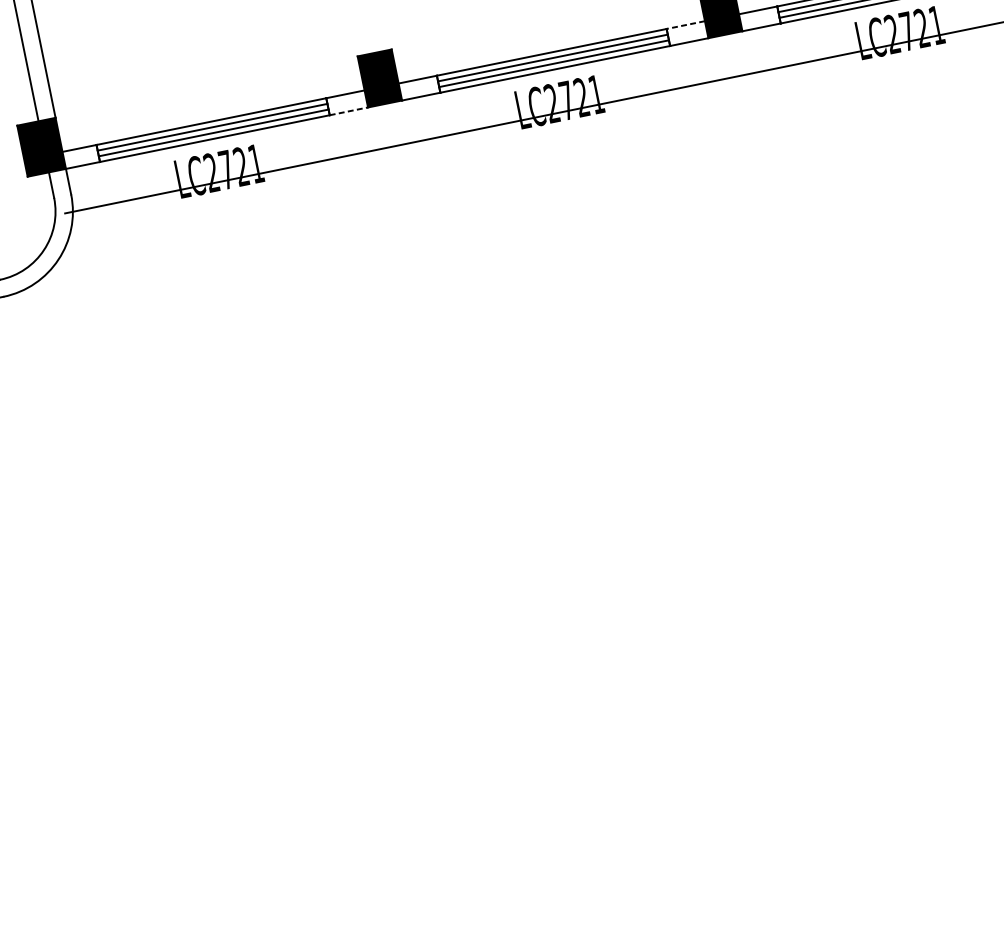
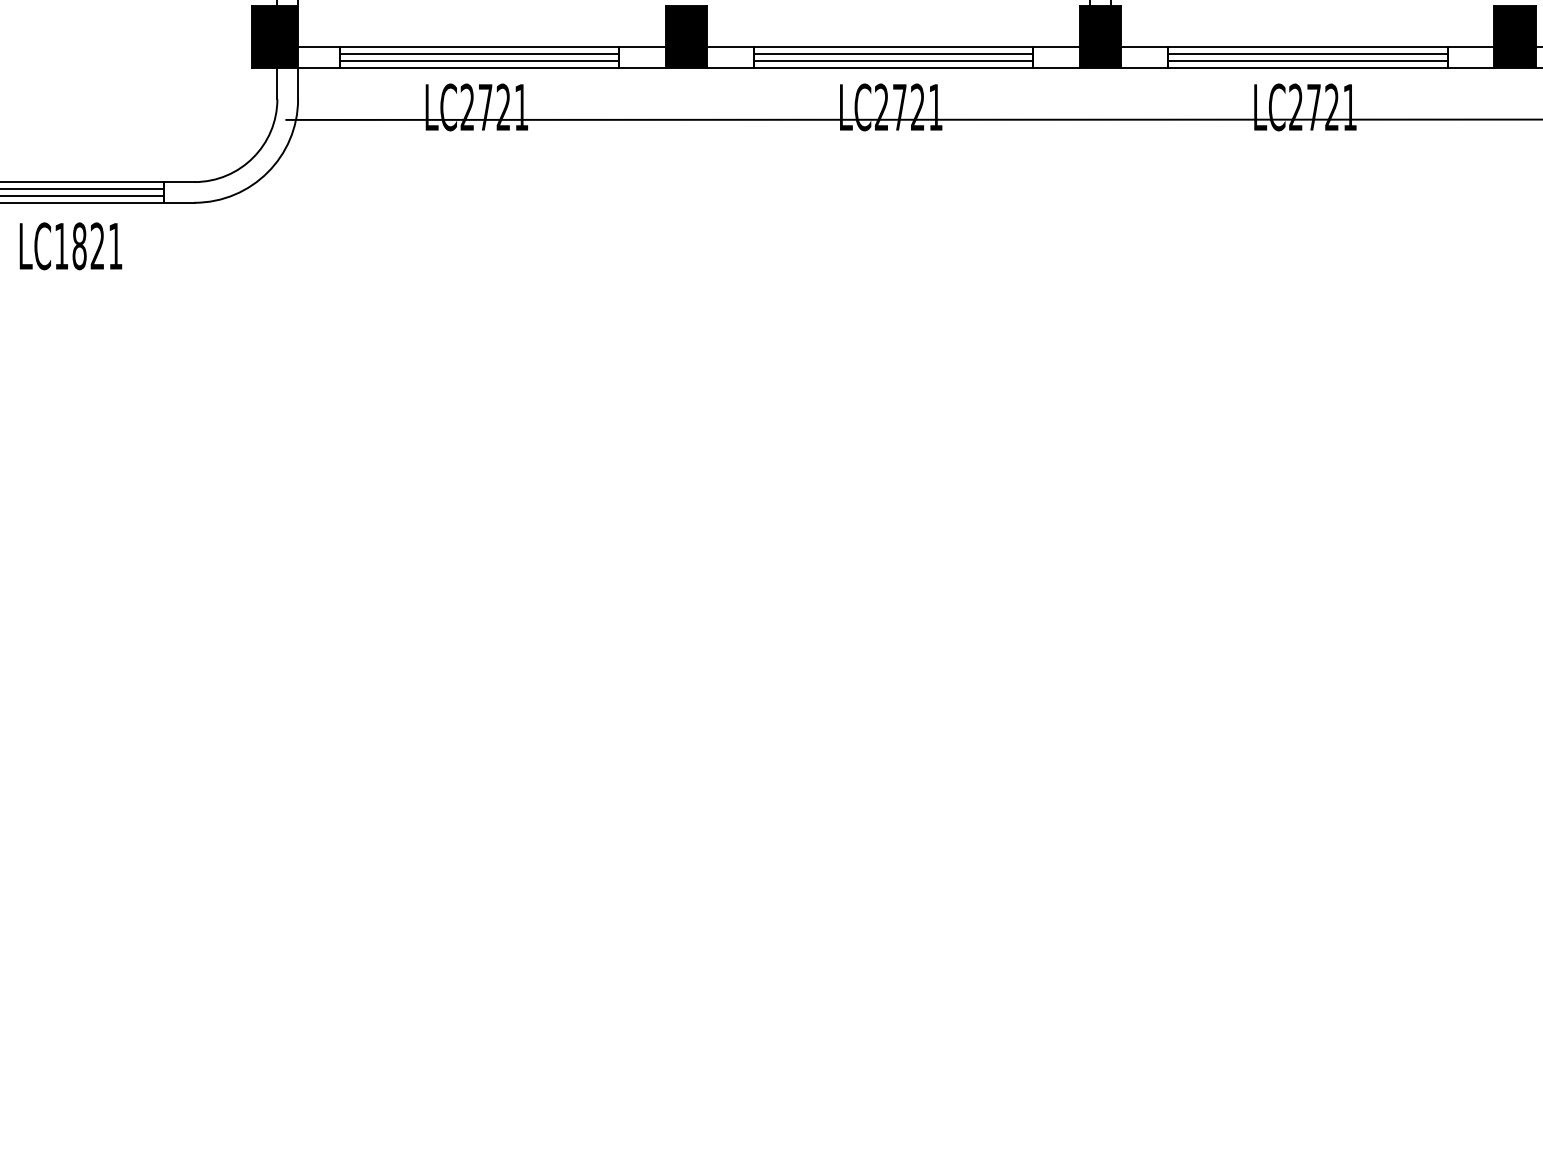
line: (685, 25) -> (1056, 47), dashed -> solid
line: (349, 111) -> (642, 68), dashed -> solid

